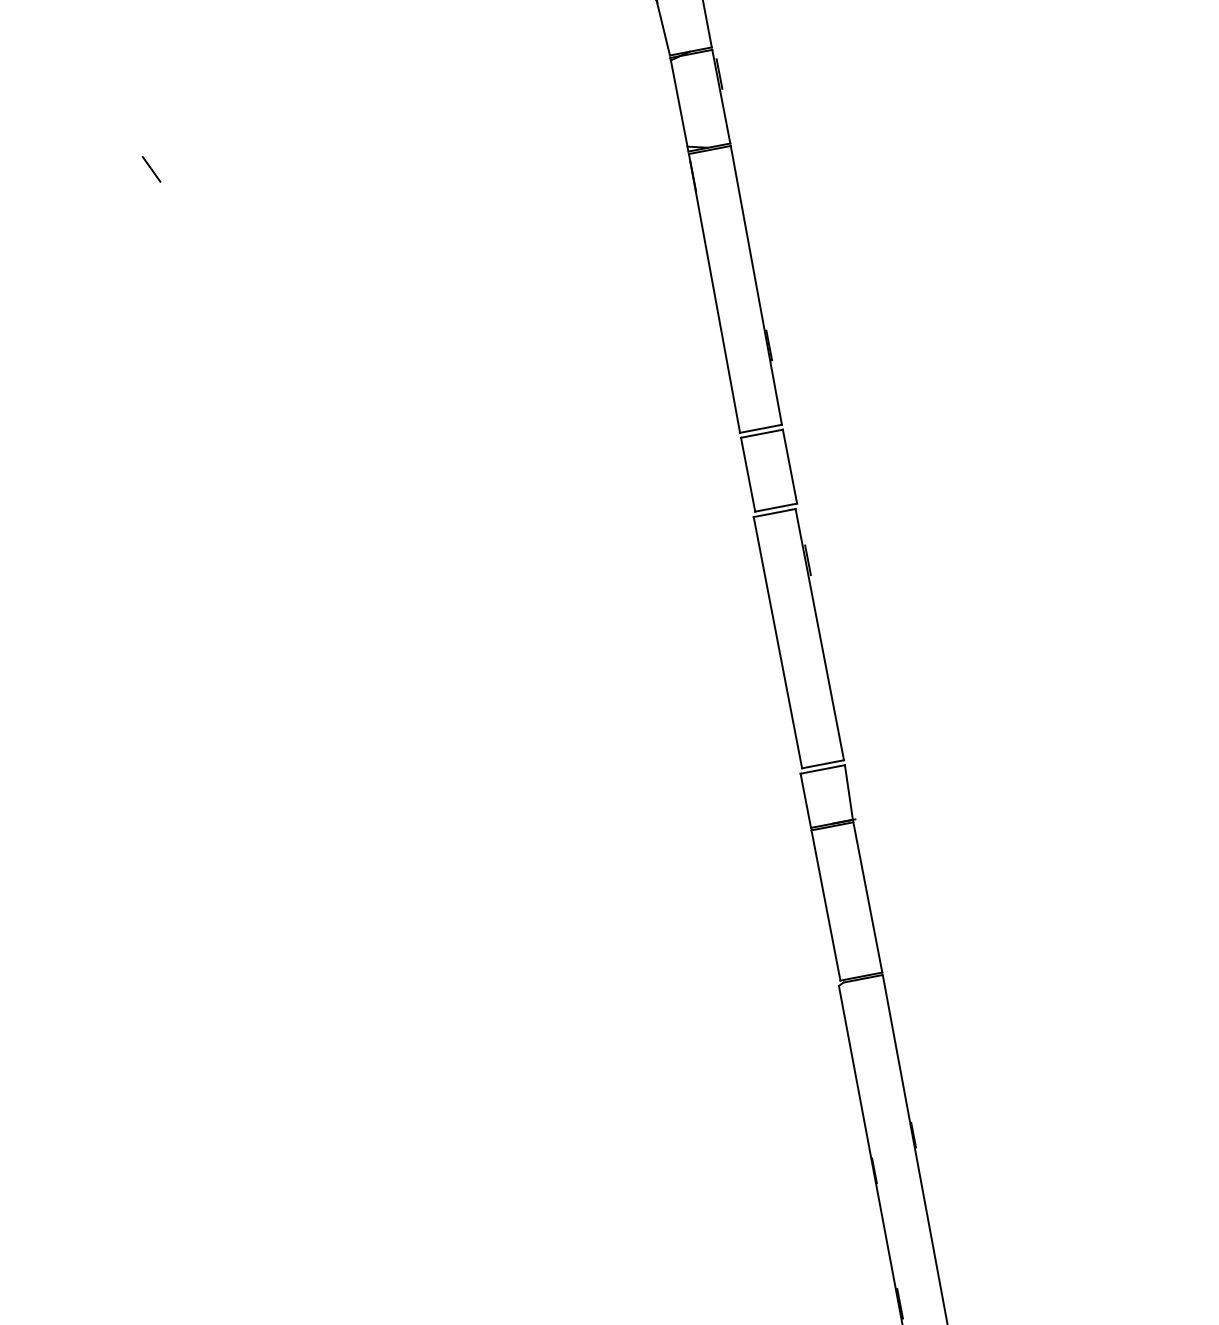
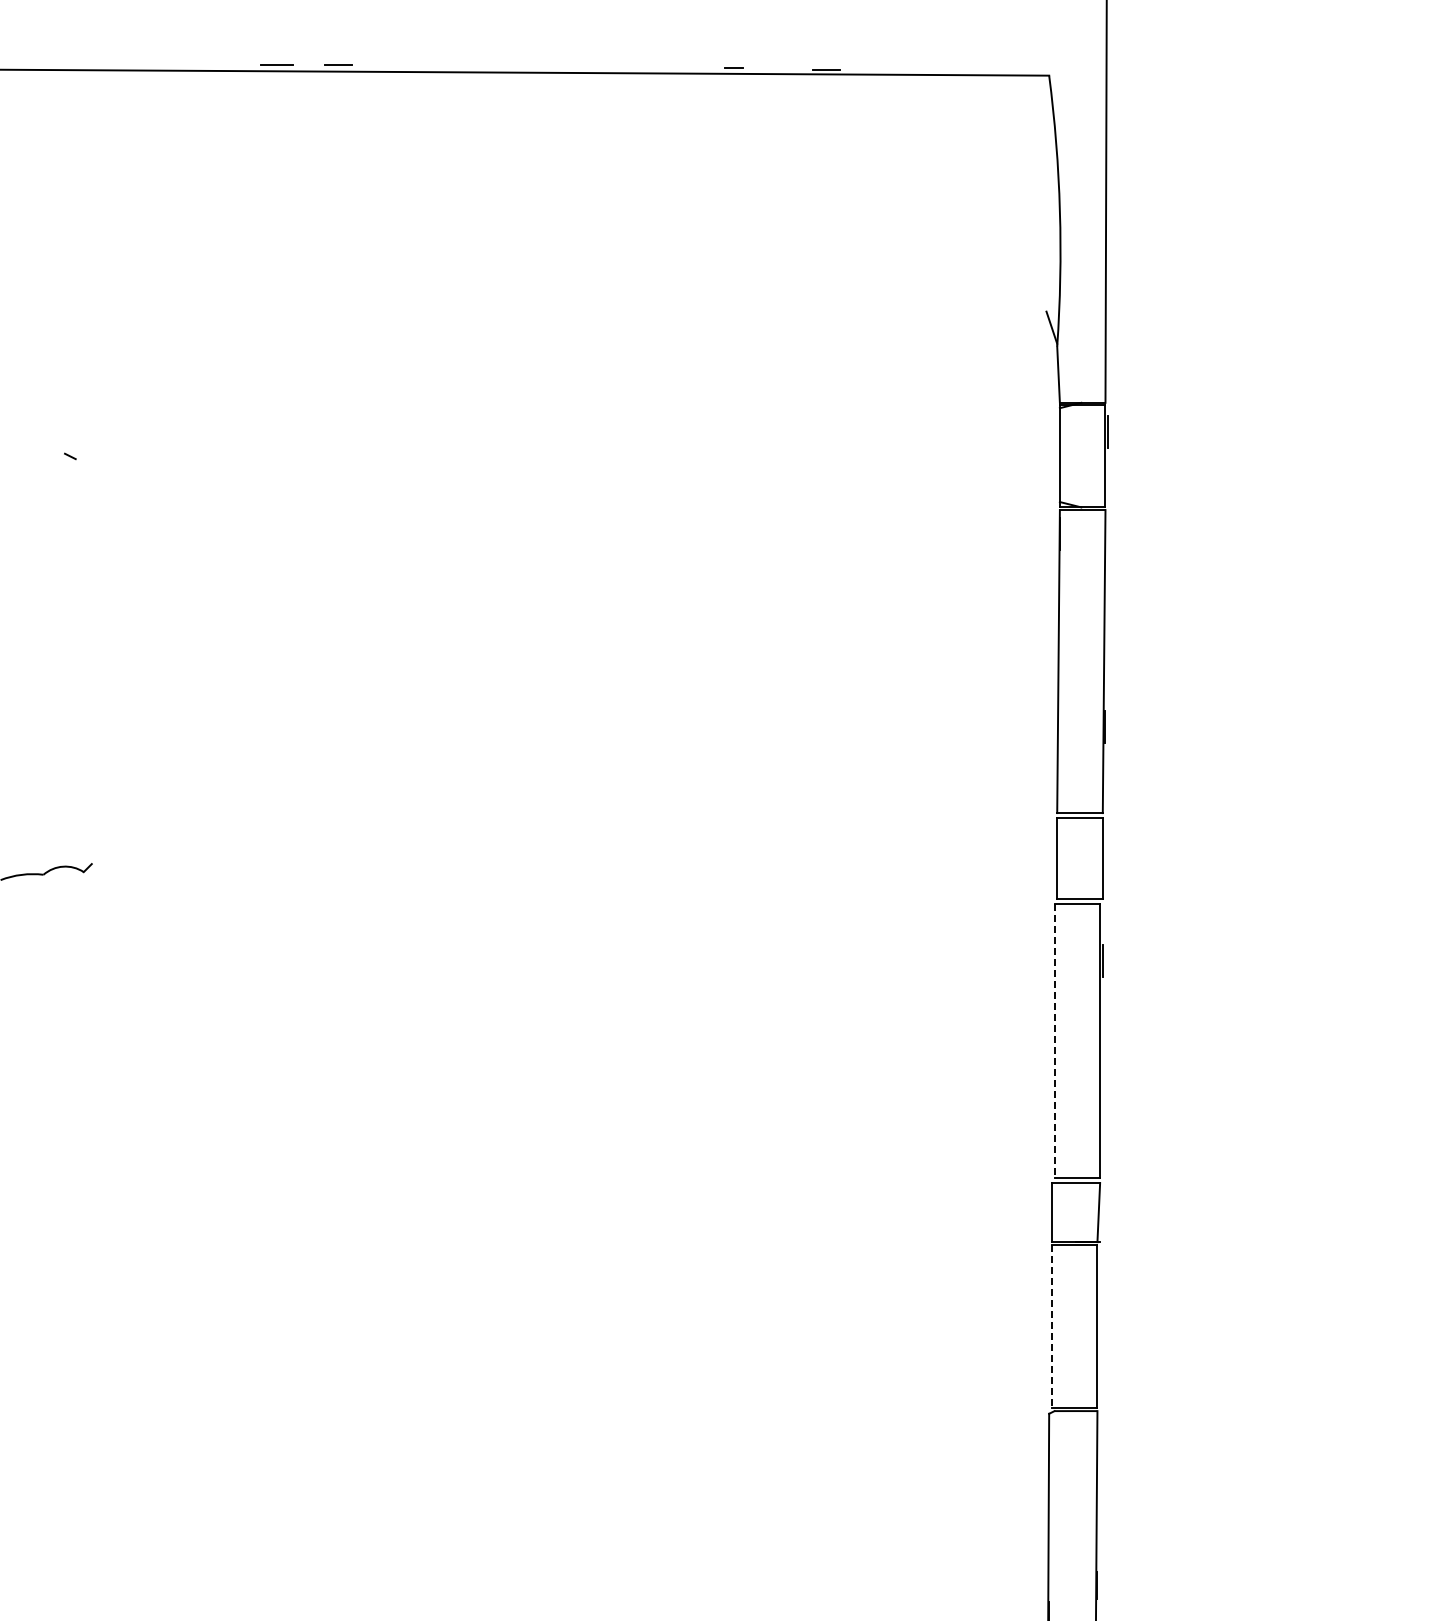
line: (151, 169) -> (492, 417), removed
line: (777, 643) -> (1054, 1041), solid -> dashed
line: (825, 905) -> (1051, 1326), solid -> dashed

